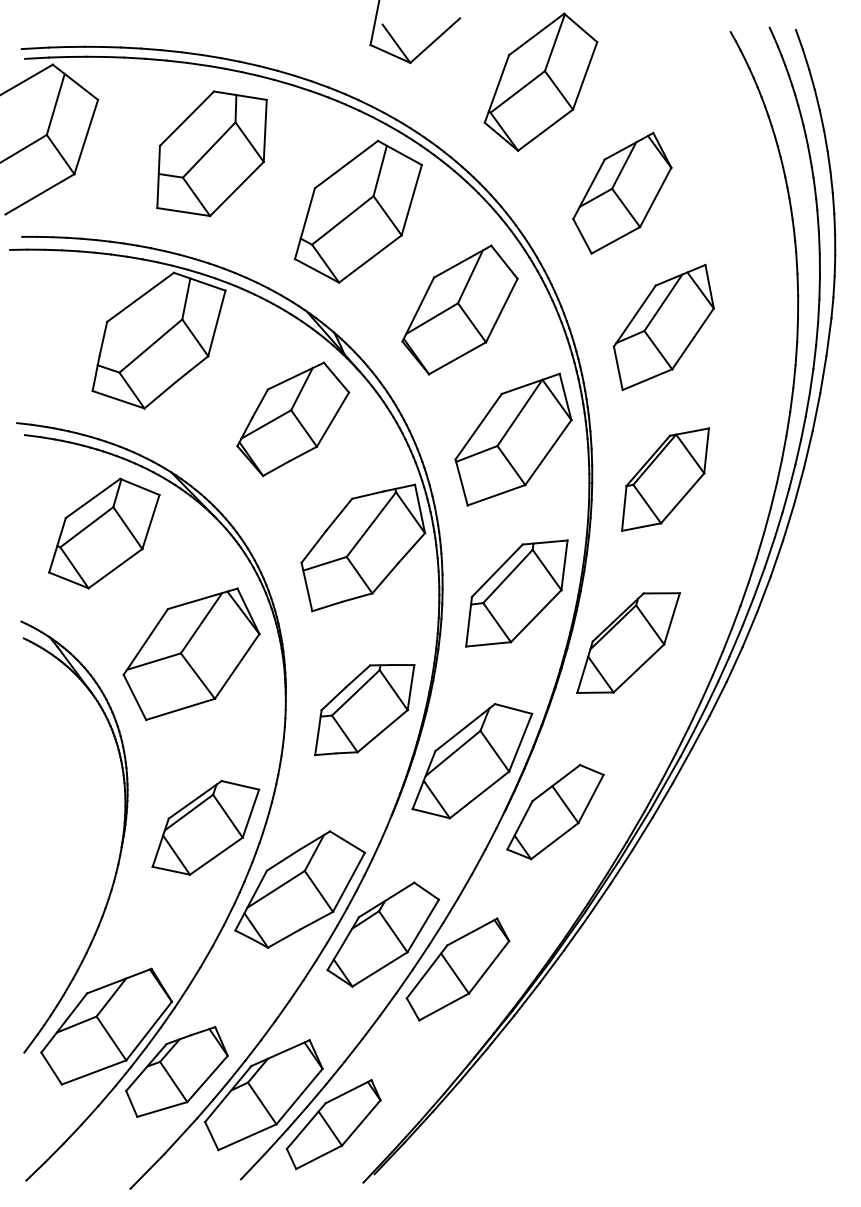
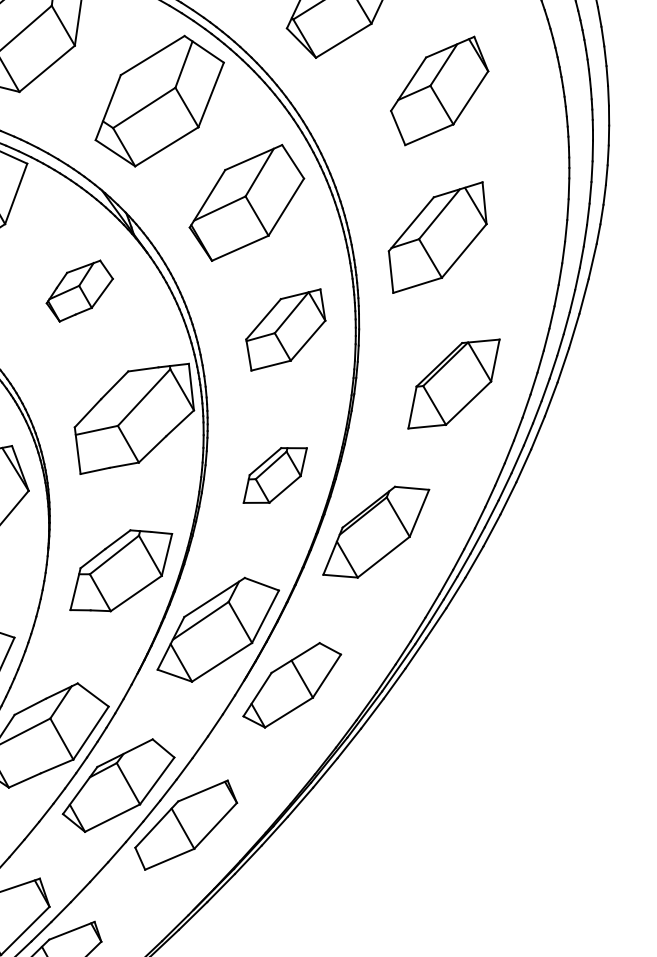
part: (622, 192) -> (439, 90), moved
part: (293, 418) -> (80, 290), size x0.6
part: (513, 439) -> (285, 329), size x0.7
part: (665, 479) -> (454, 383), moved
part: (516, 593) -> (274, 475), size x0.6

